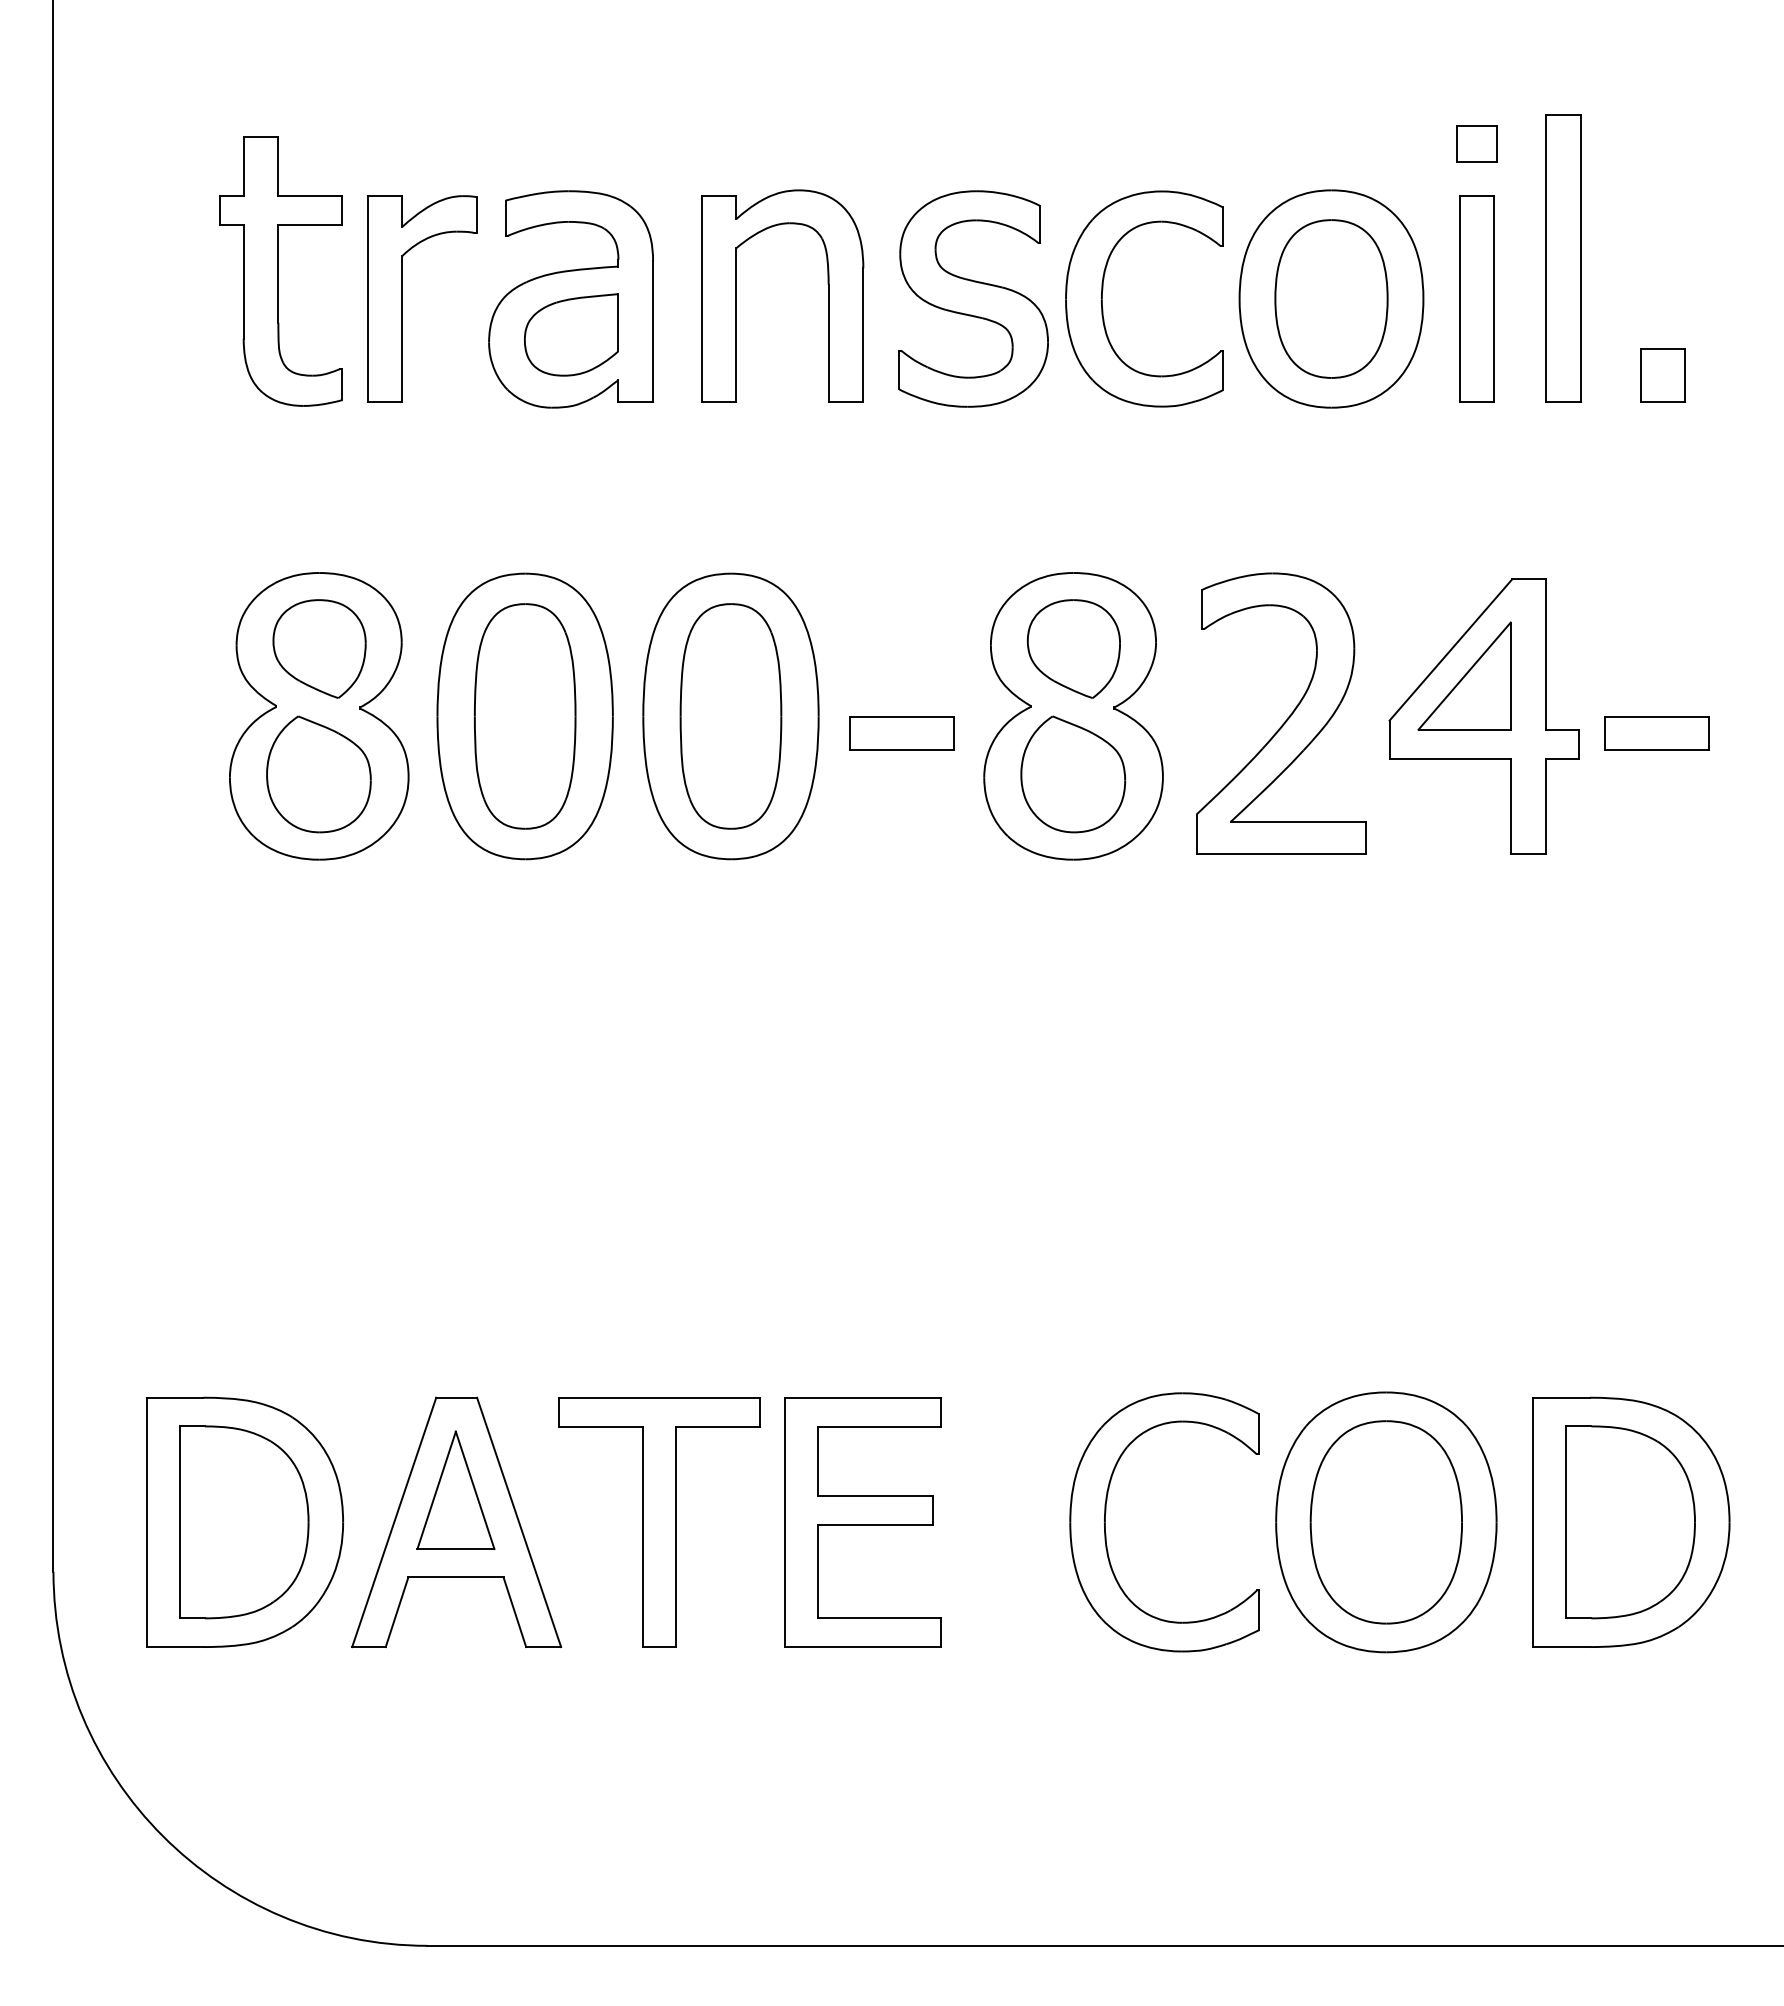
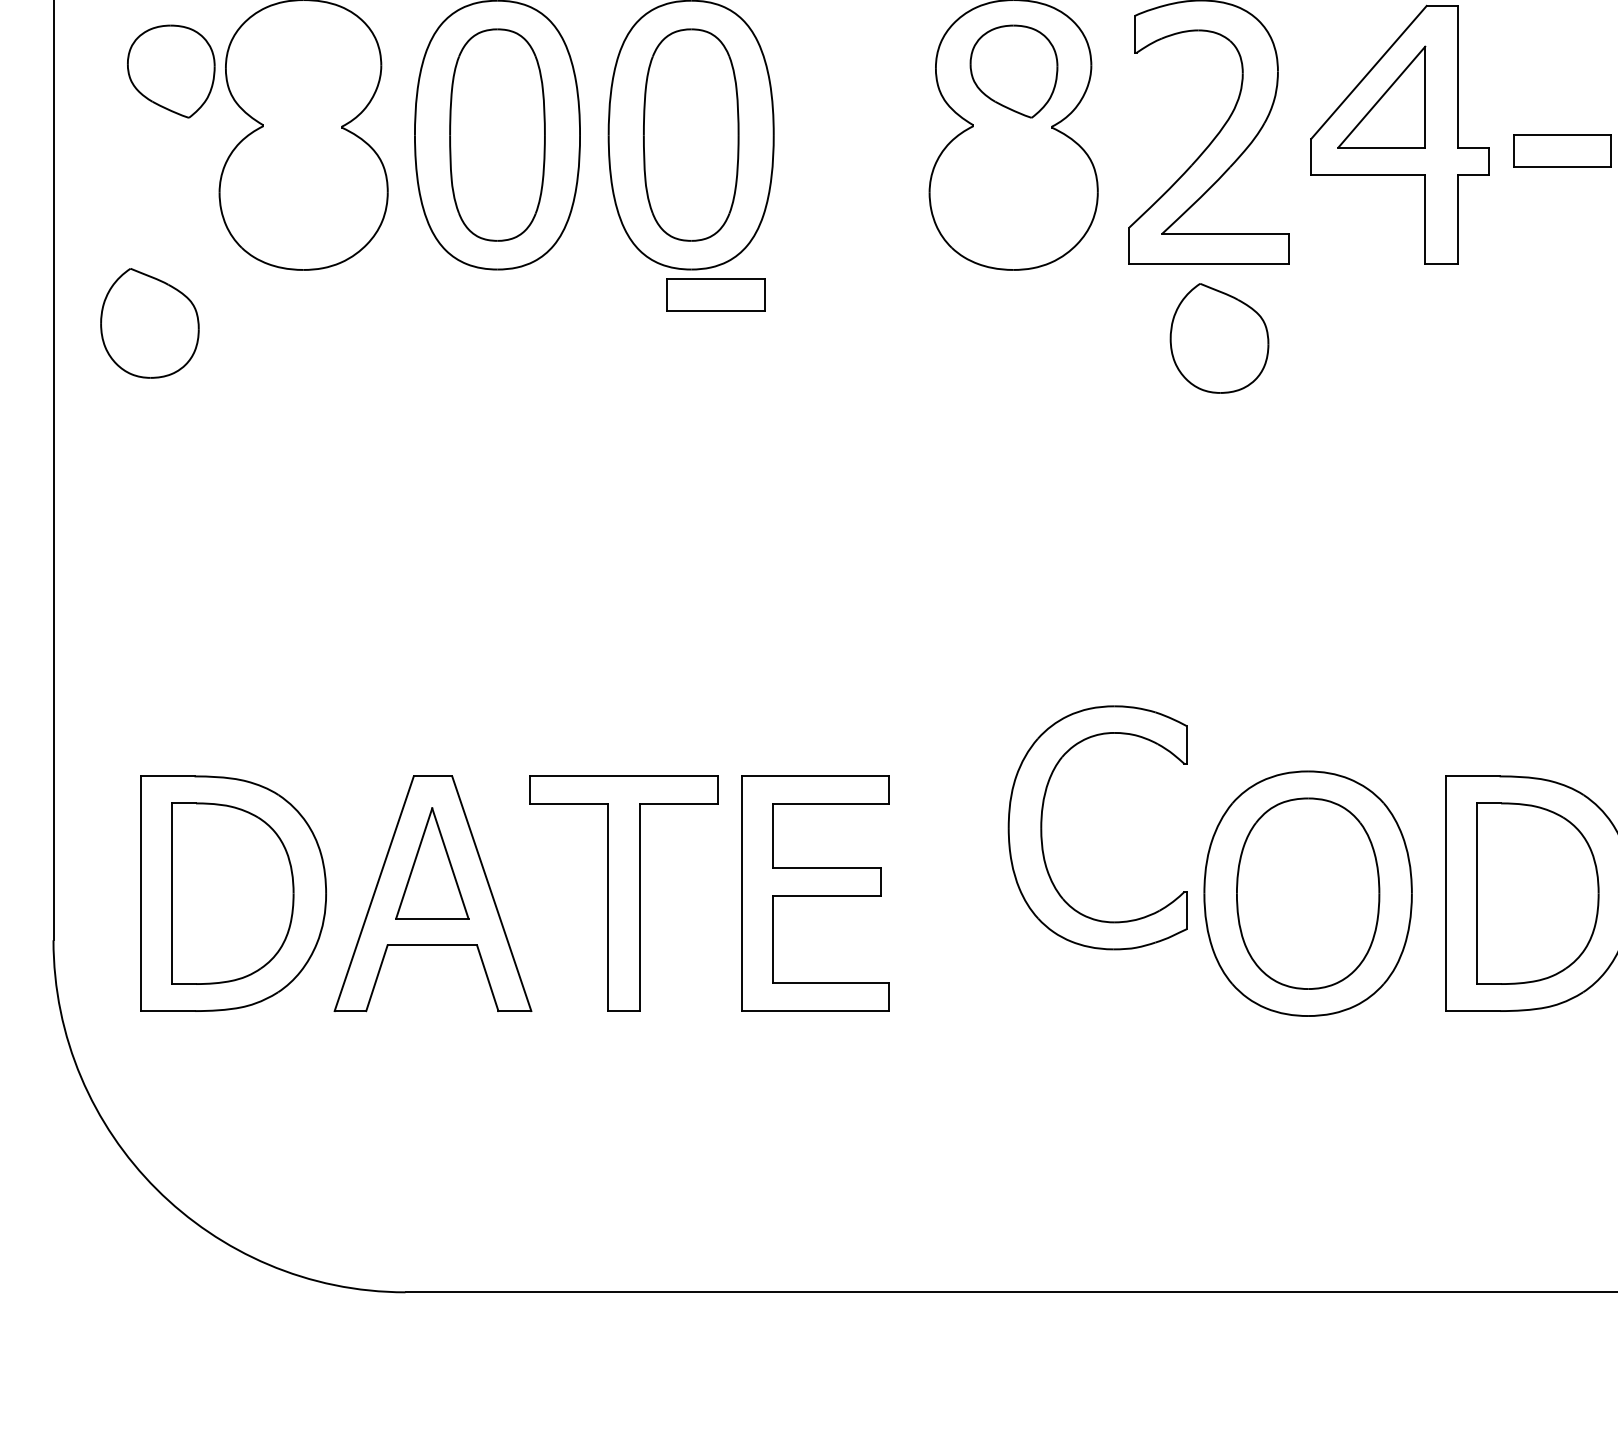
part: (319, 648) -> (171, 71), moved
part: (901, 733) -> (715, 295), moved
part: (318, 774) -> (149, 323), moved
part: (1073, 774) -> (1219, 338), moved
part: (1106, 1512) -> (1042, 818), moved

